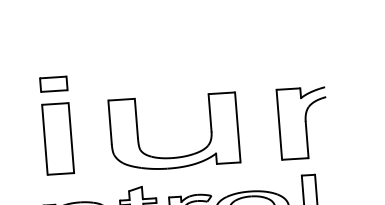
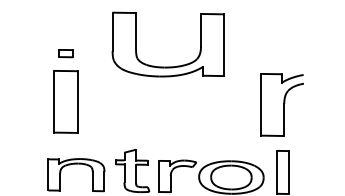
part: (53, 84) -> (65, 53), size x0.6
part: (175, 156) -> (167, 66), moved

